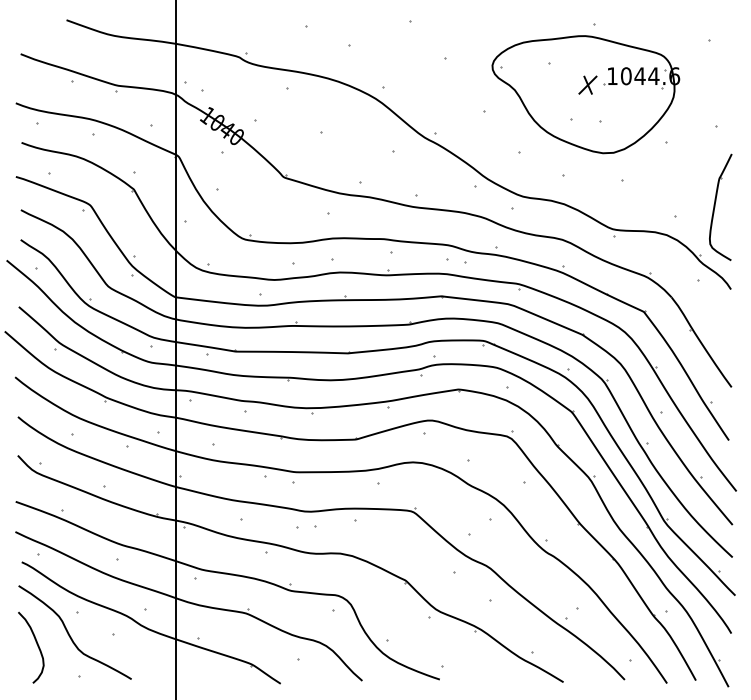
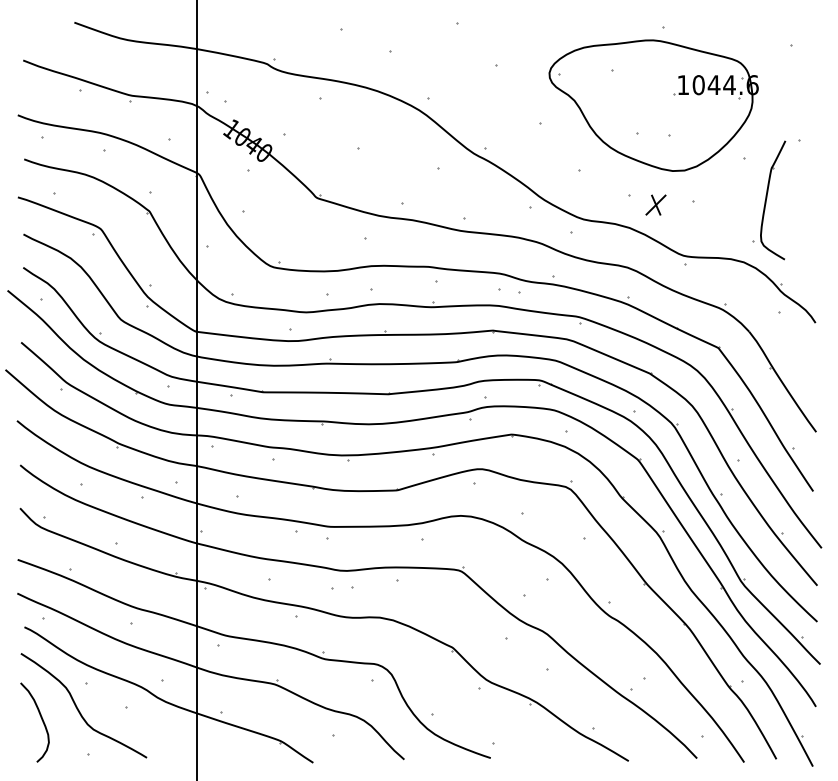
part: (587, 84) -> (655, 204), moved
part: (715, 205) -> (767, 198), moved

